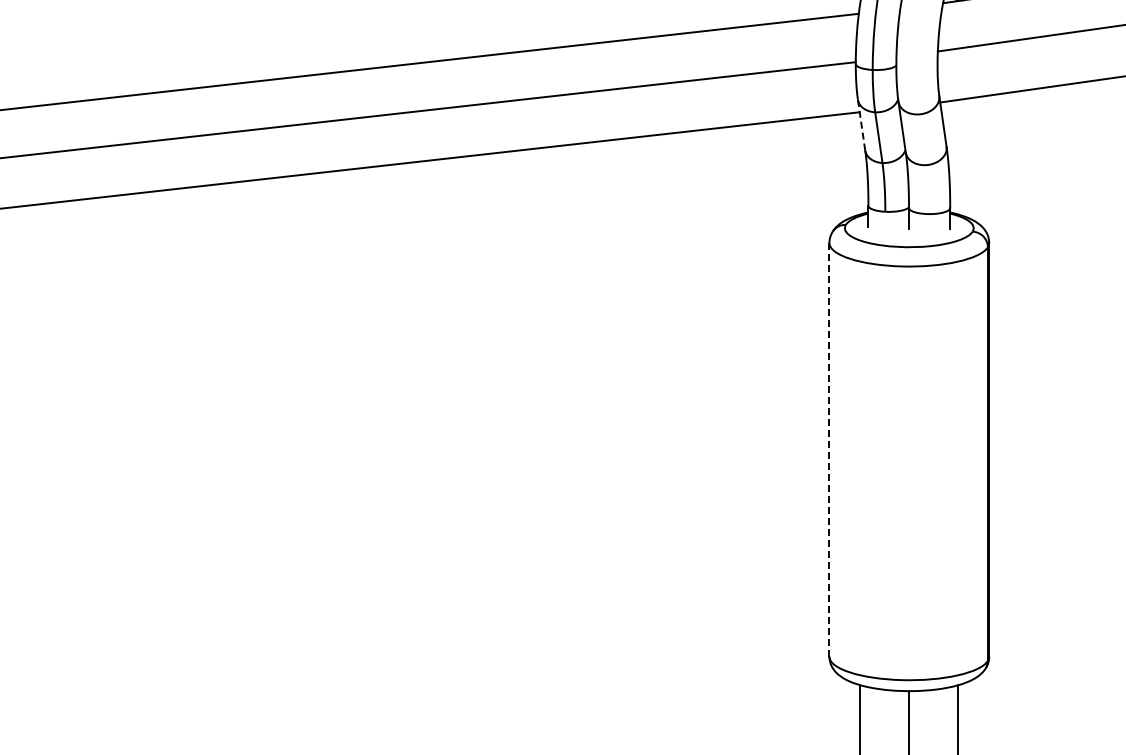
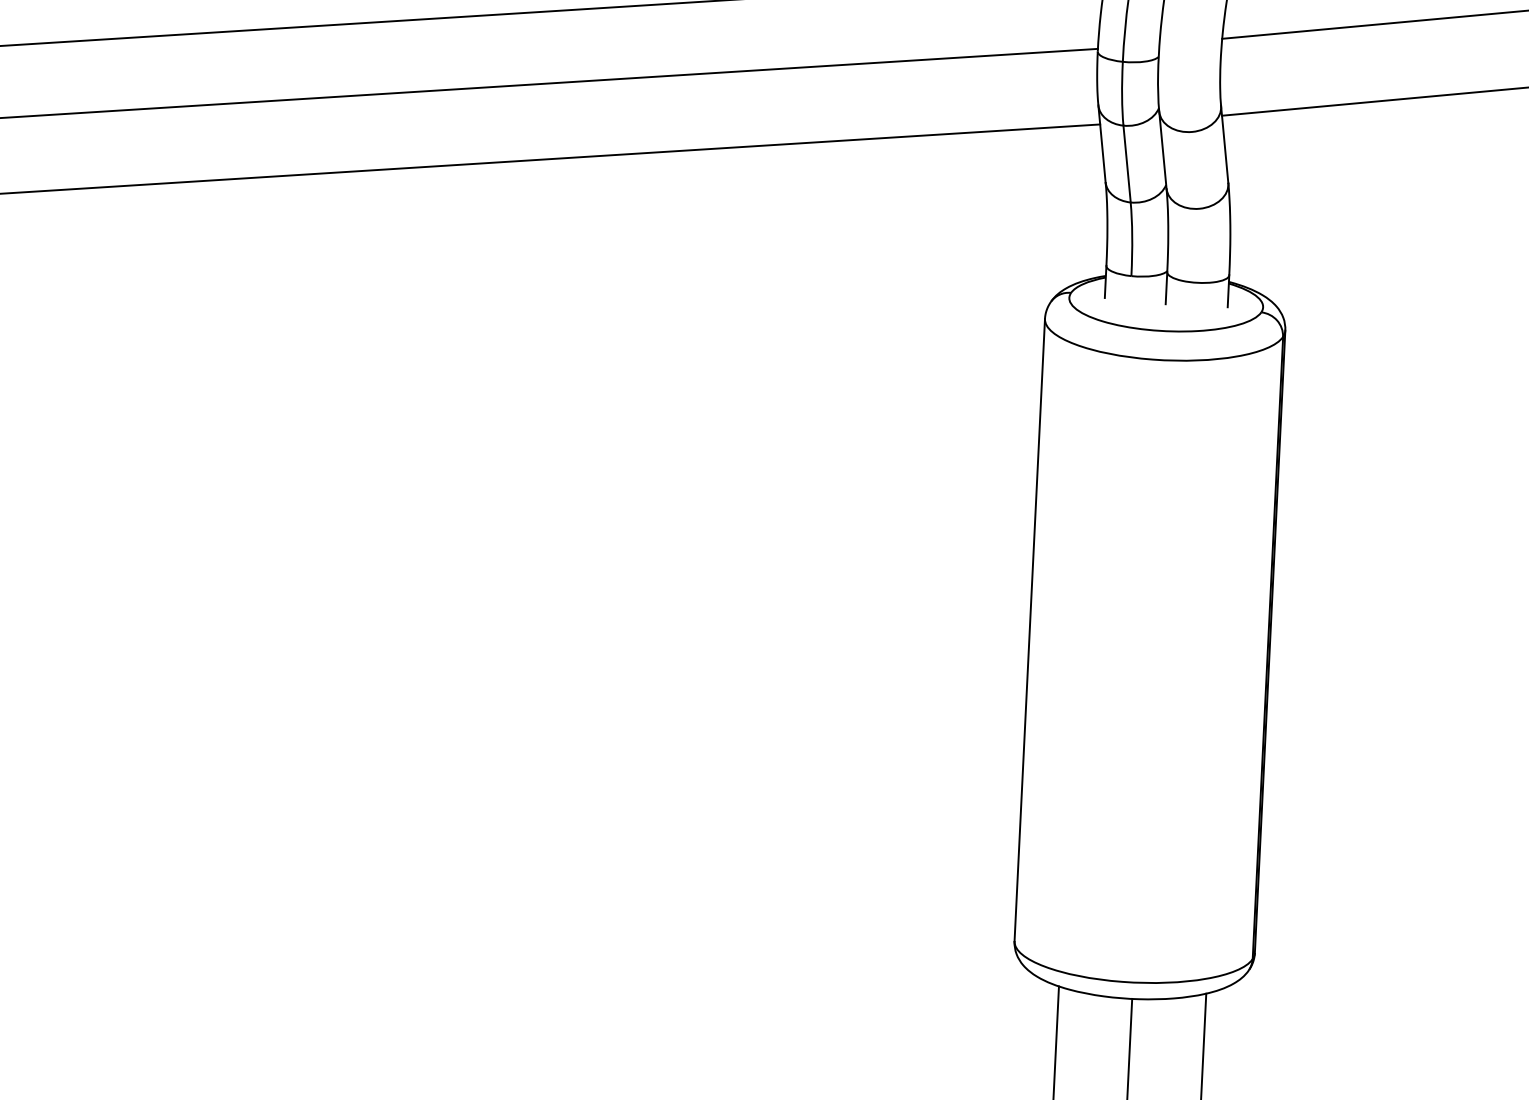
line: (861, 125) -> (1101, 144), dashed -> solid
line: (829, 449) -> (1029, 629), dashed -> solid

